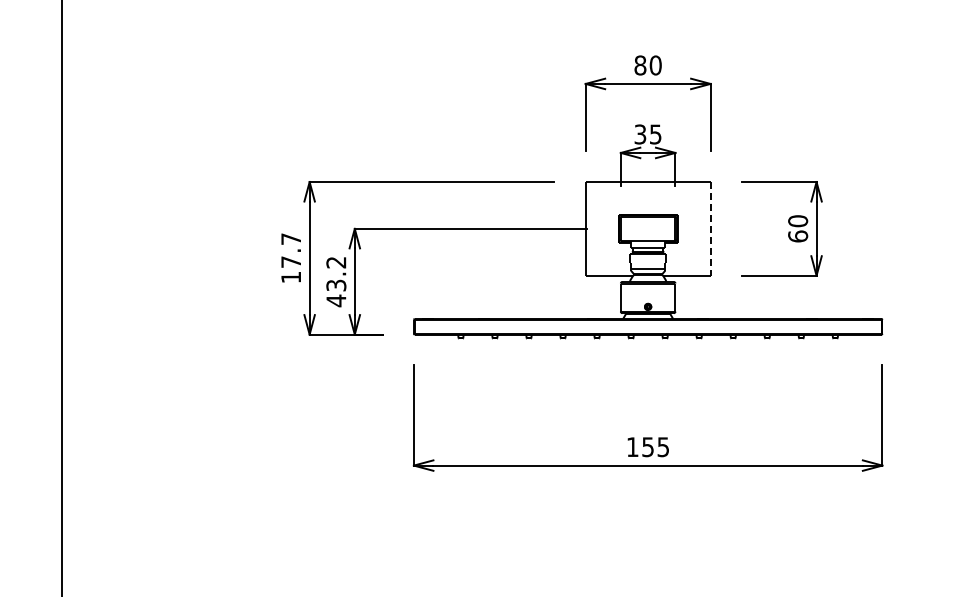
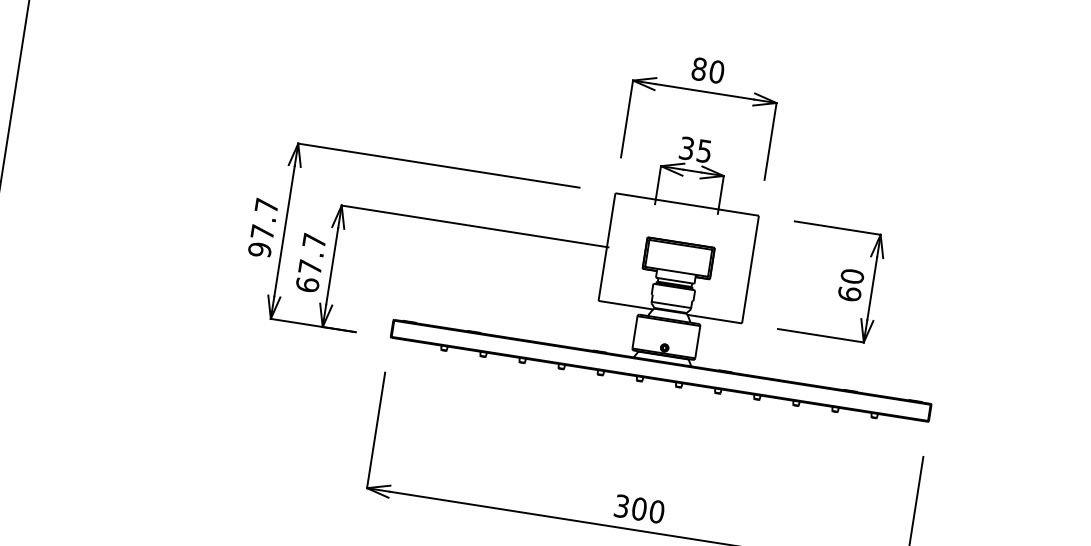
line: (710, 228) -> (750, 269), dashed -> solid
text: (291, 277) -> (260, 250), 17.7 -> 97.7
text: (336, 282) -> (311, 263), 43.2 -> 67.7
text: (648, 447) -> (639, 509), 155 -> 300

